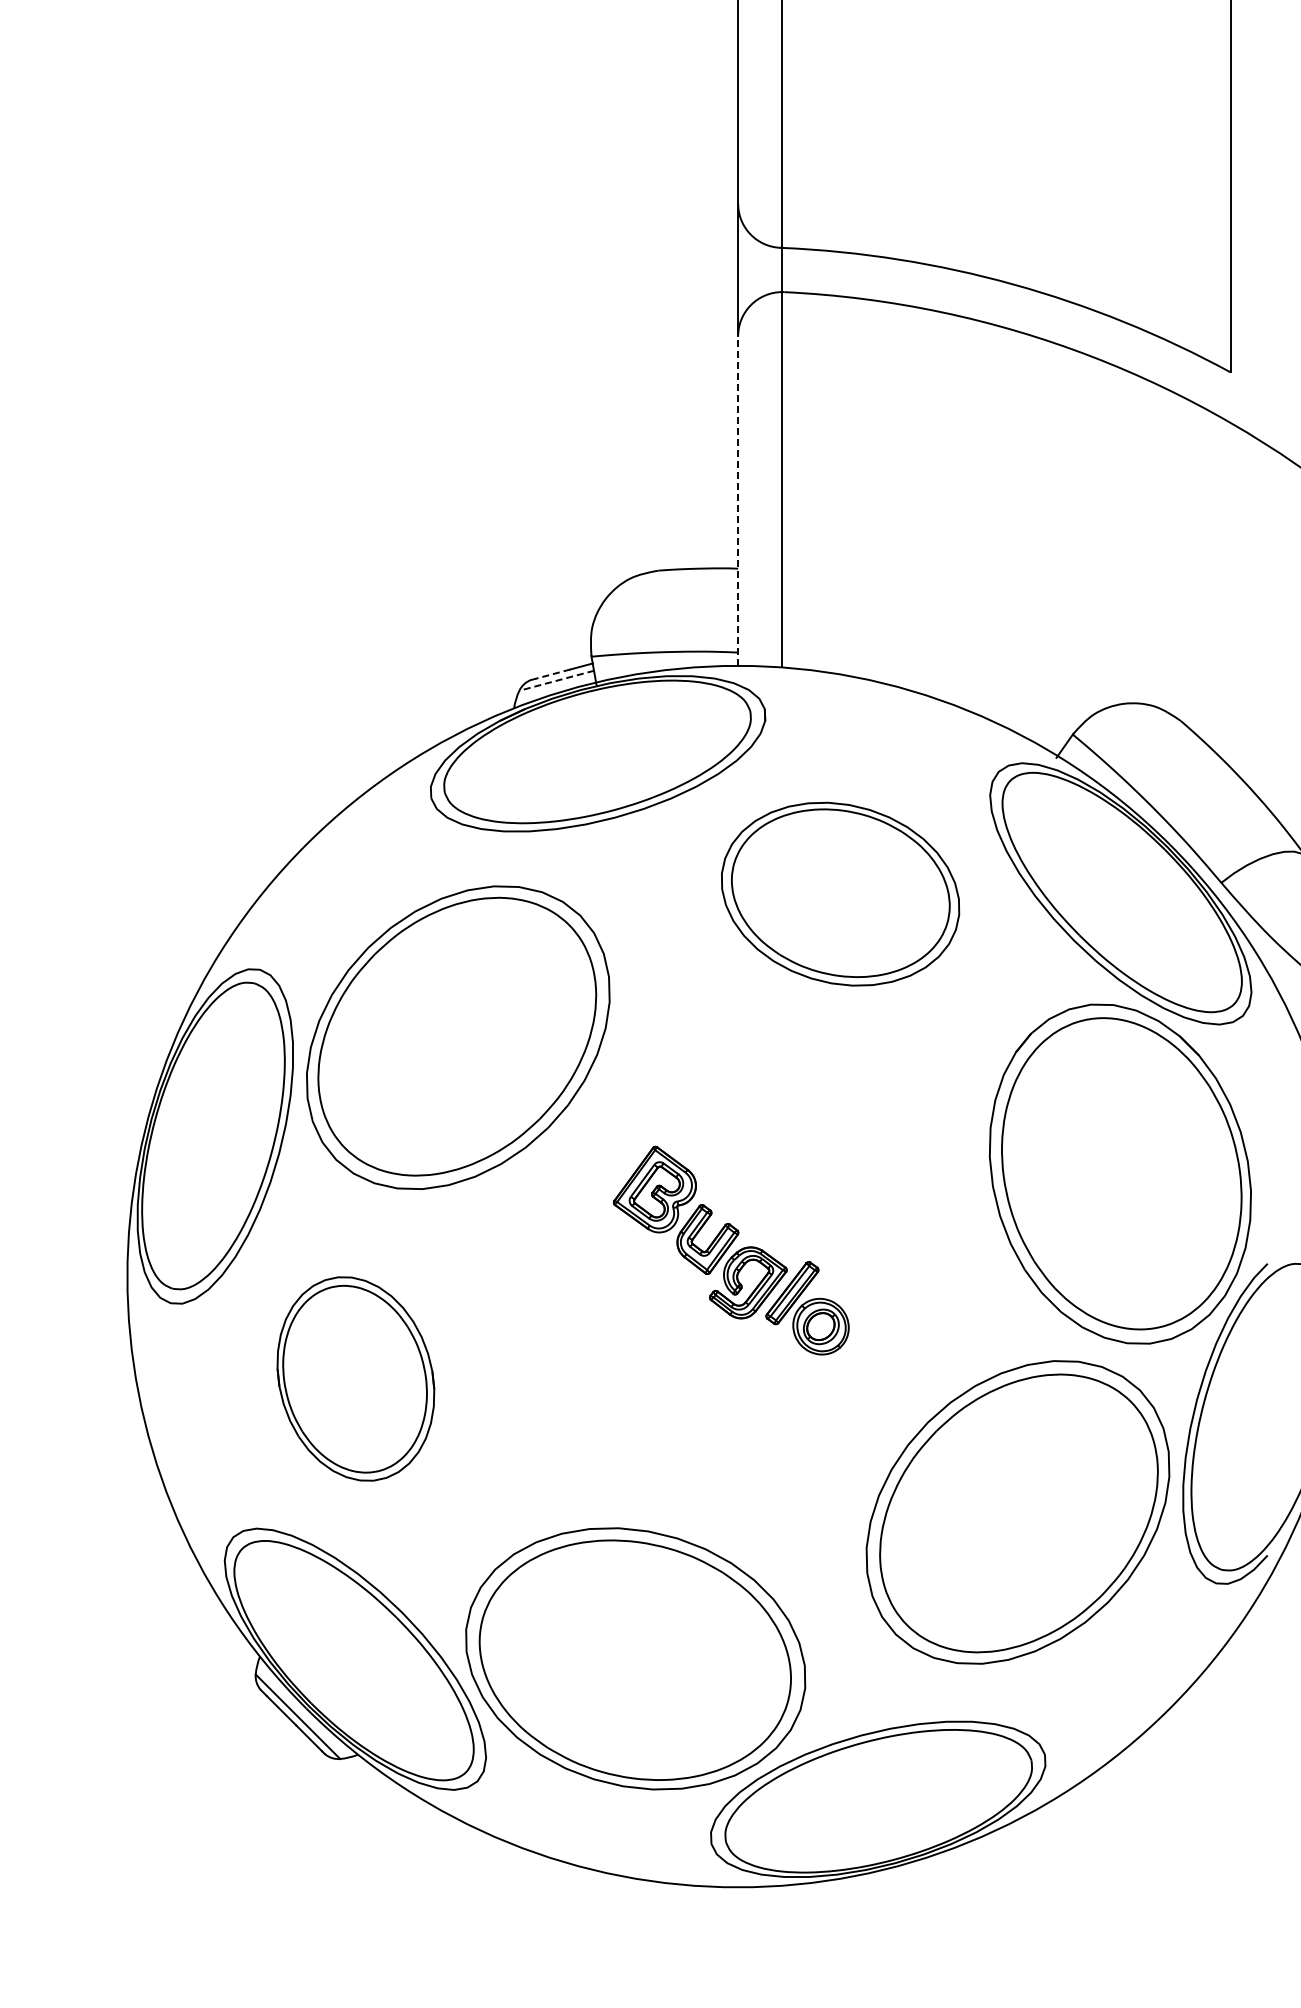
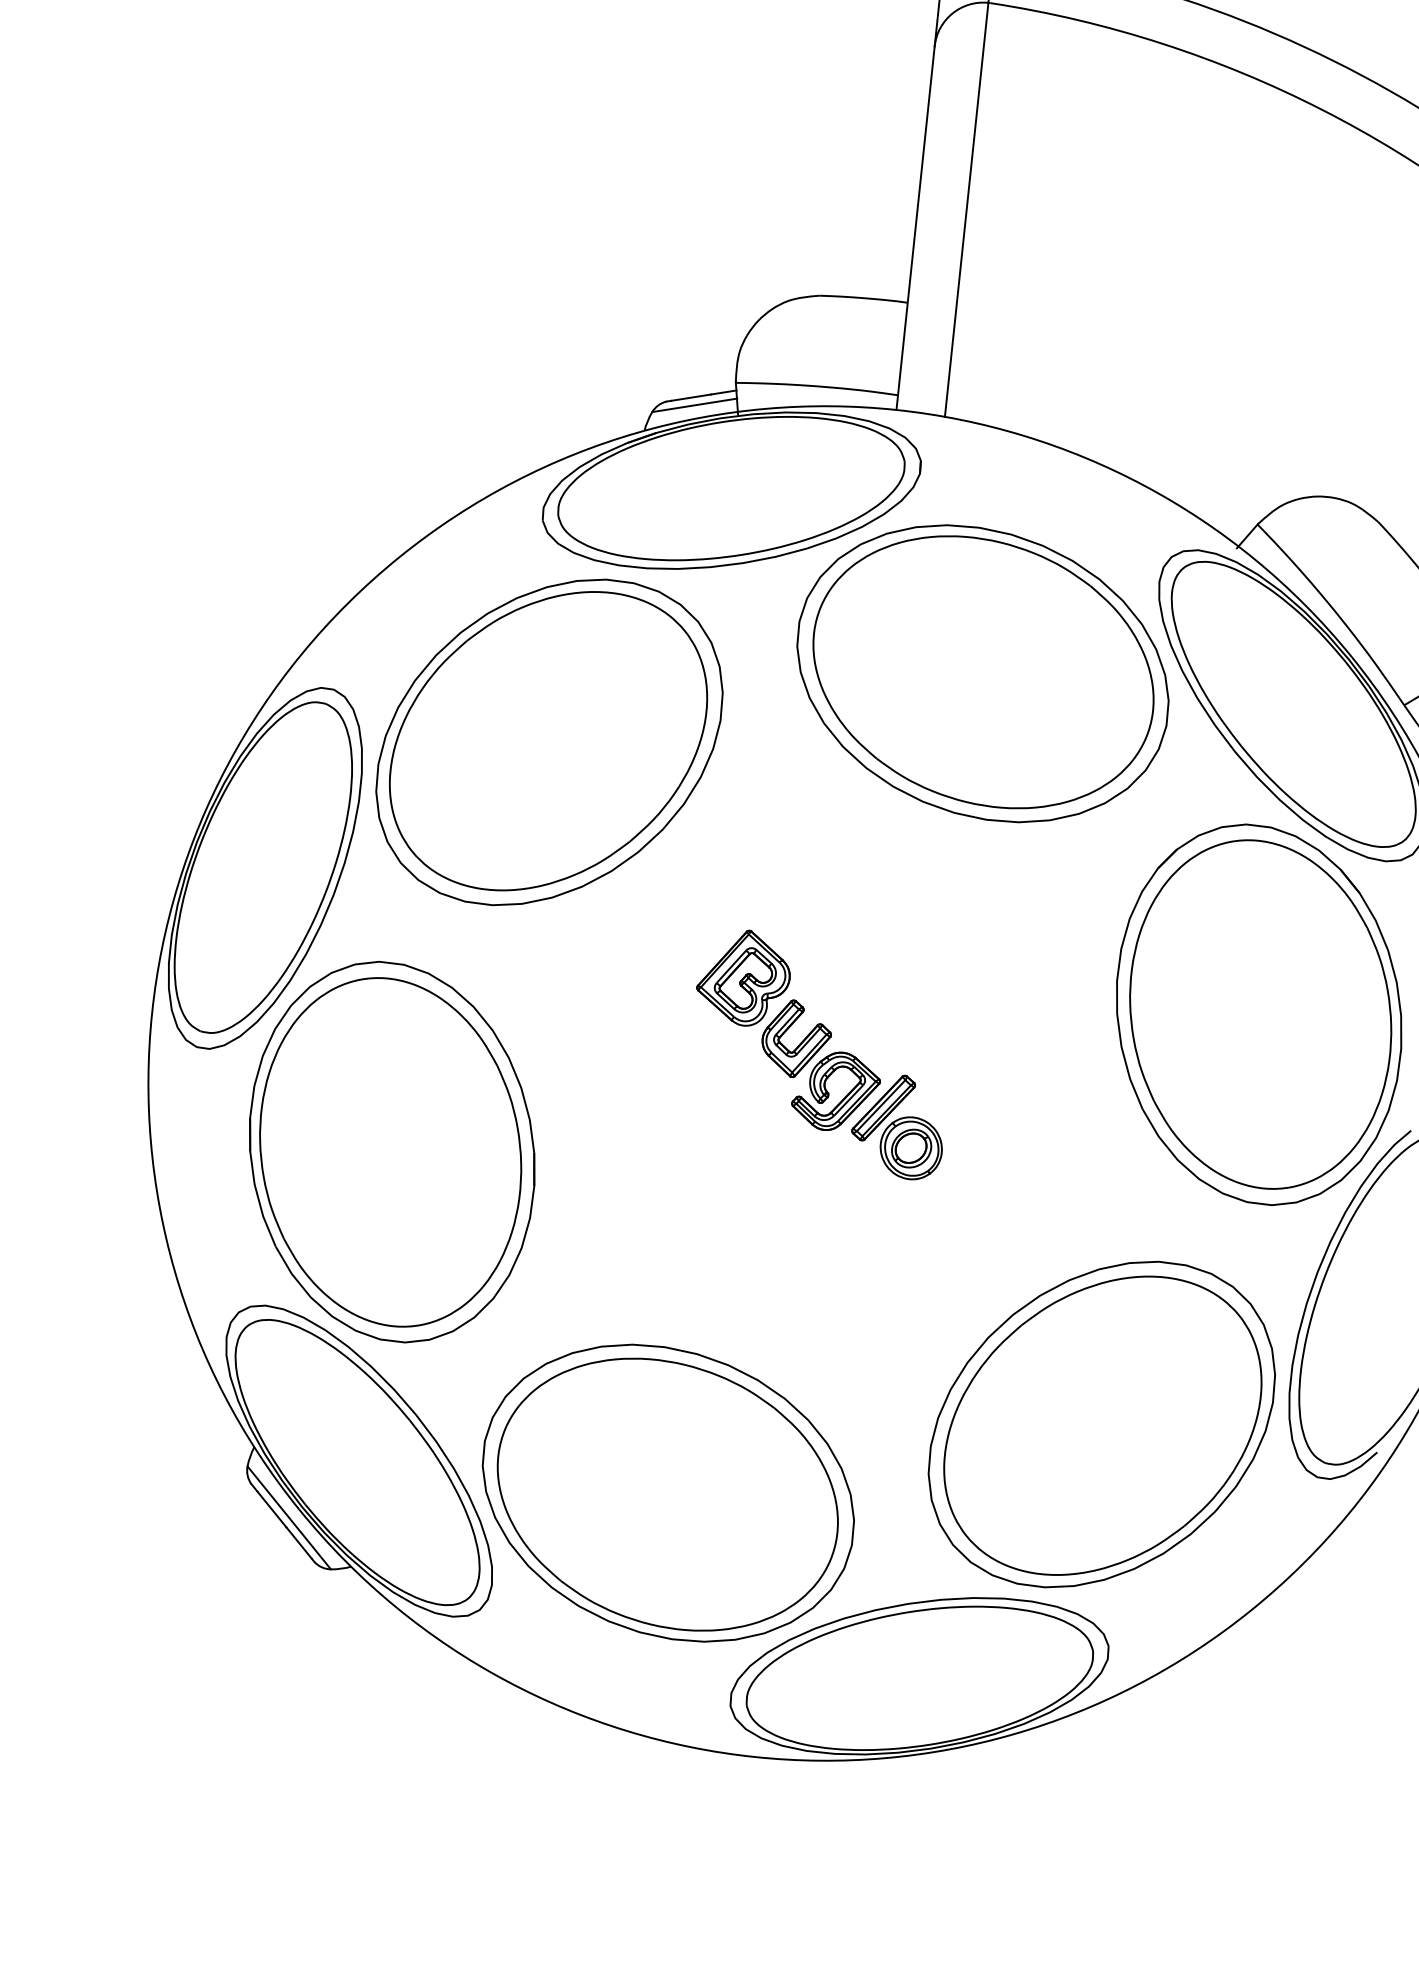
line: (738, 501) -> (915, 228), dashed -> solid
line: (552, 674) -> (690, 397), dashed -> solid
line: (556, 680) -> (694, 405), dashed -> solid
part: (840, 893) -> (982, 672), size x1.43
part: (458, 1037) -> (549, 742), moved
part: (355, 1378) -> (391, 1151), size x1.67
part: (1017, 1512) -> (1101, 1424), moved

